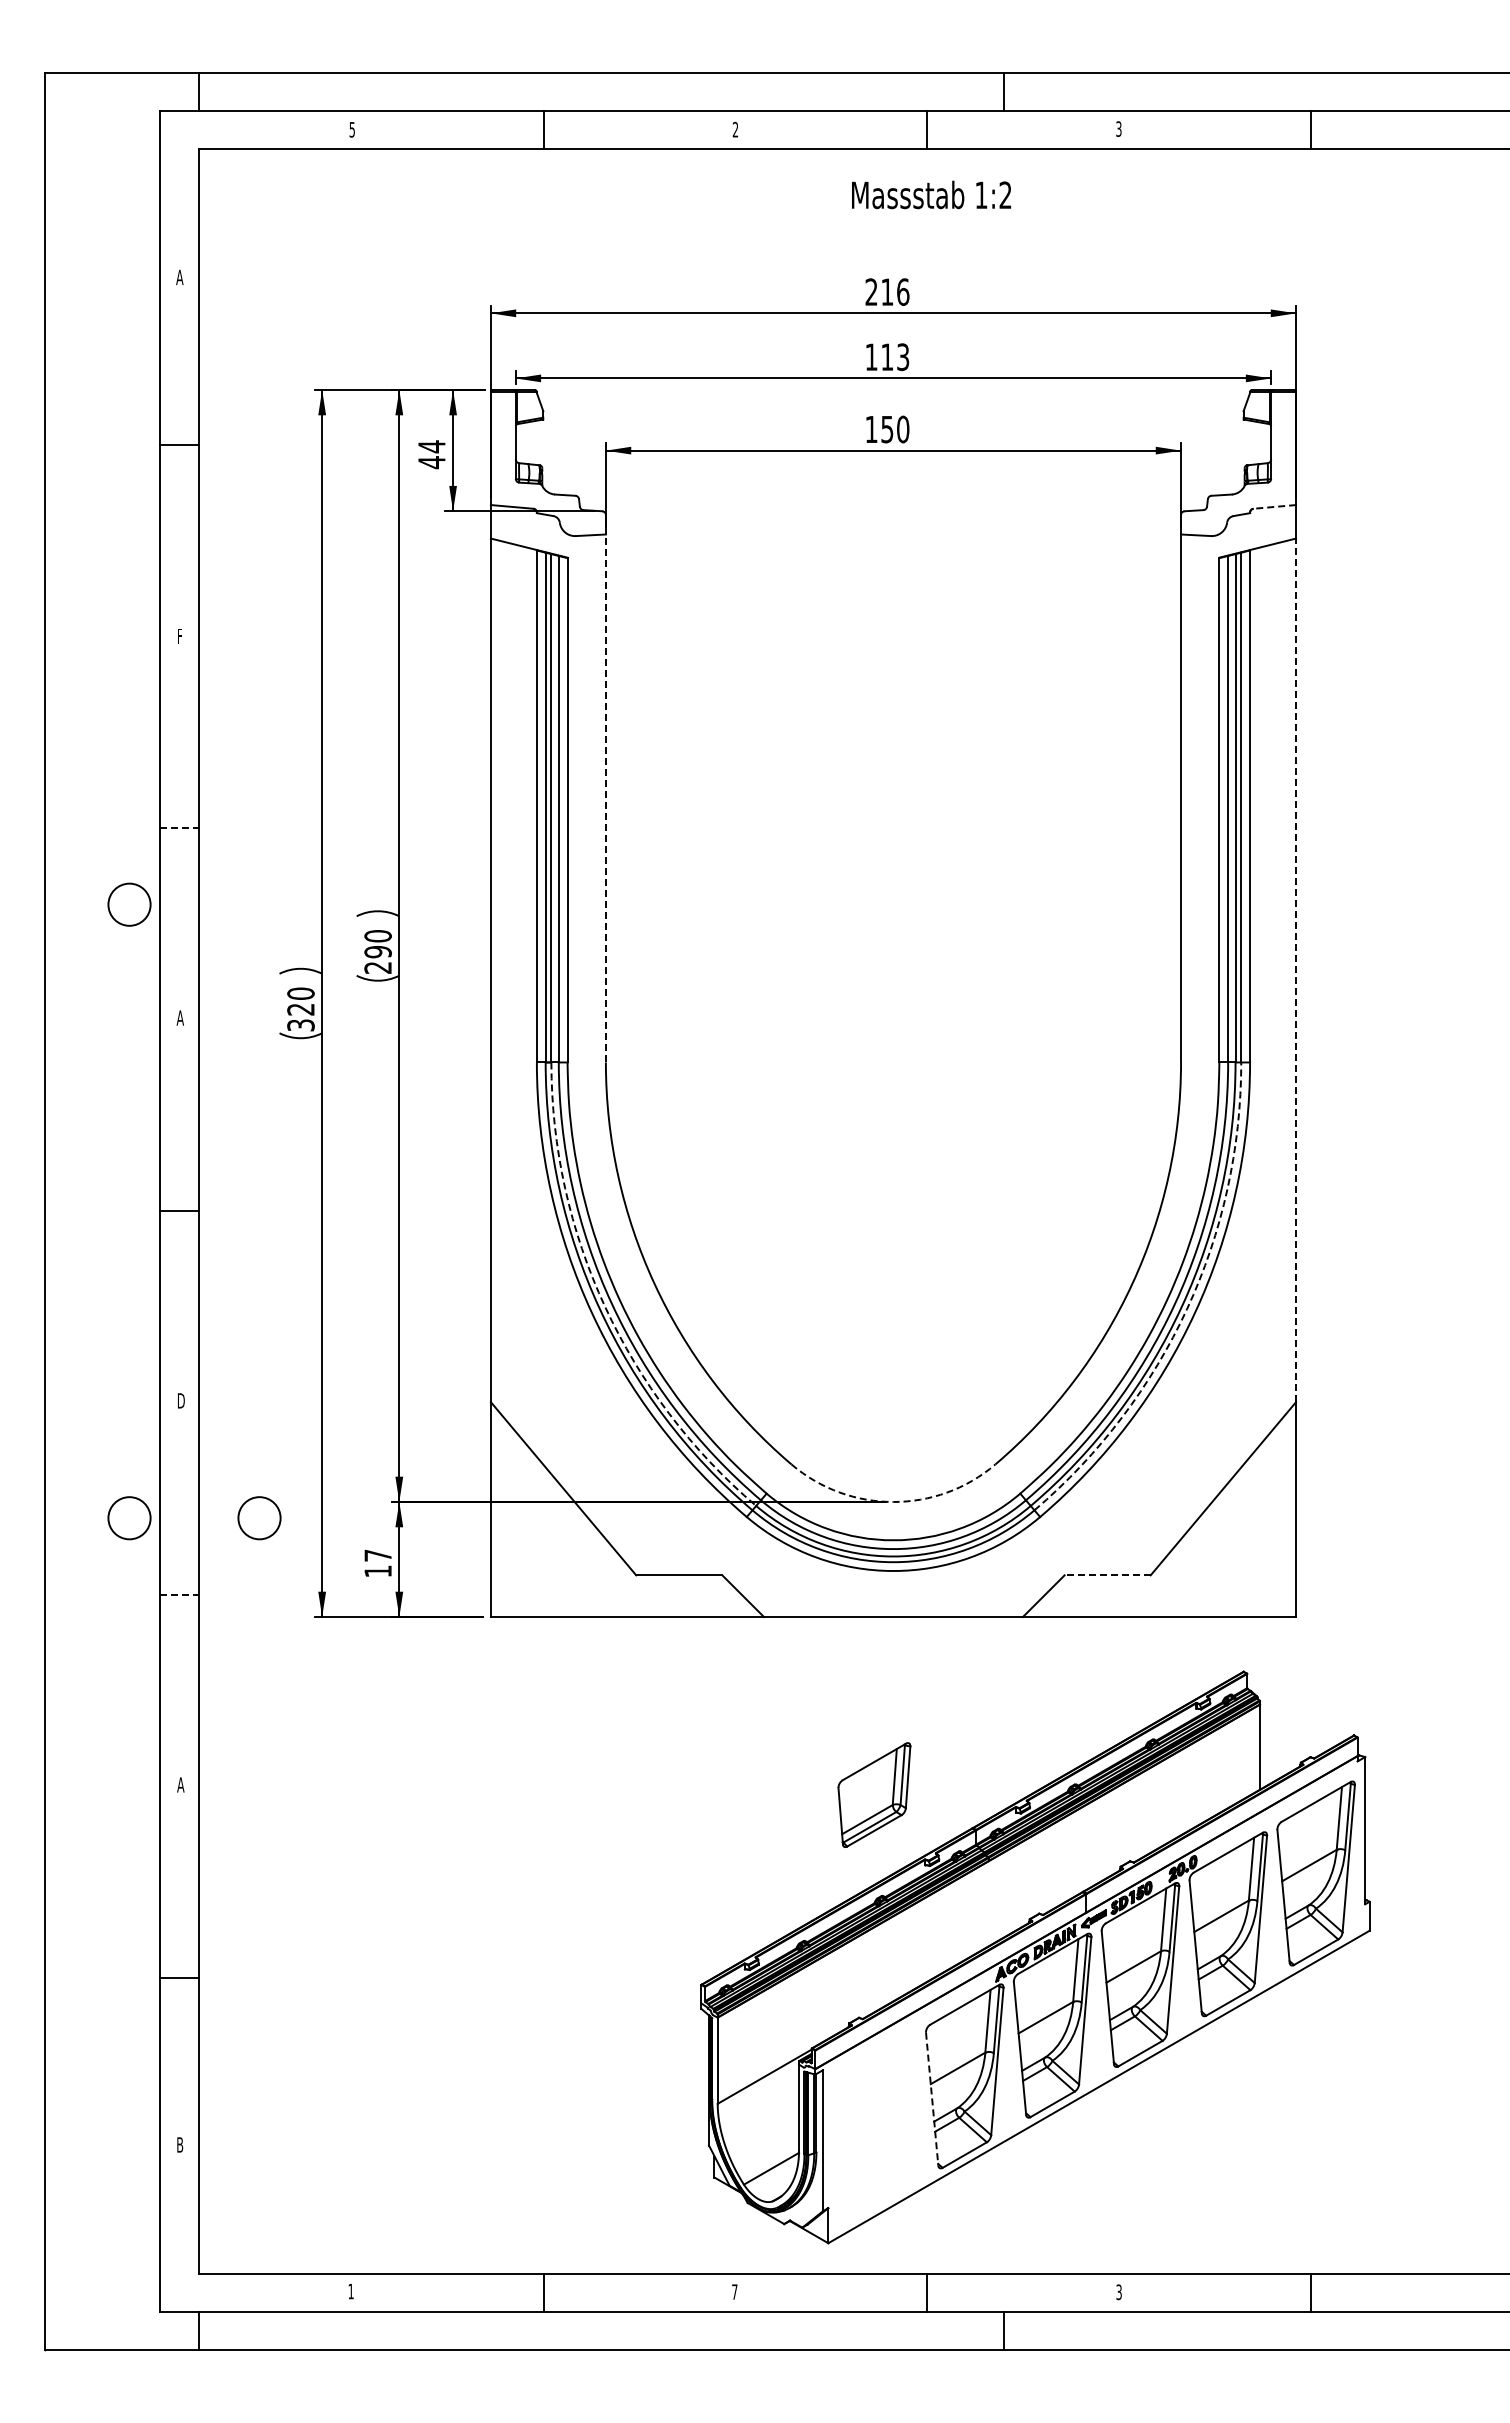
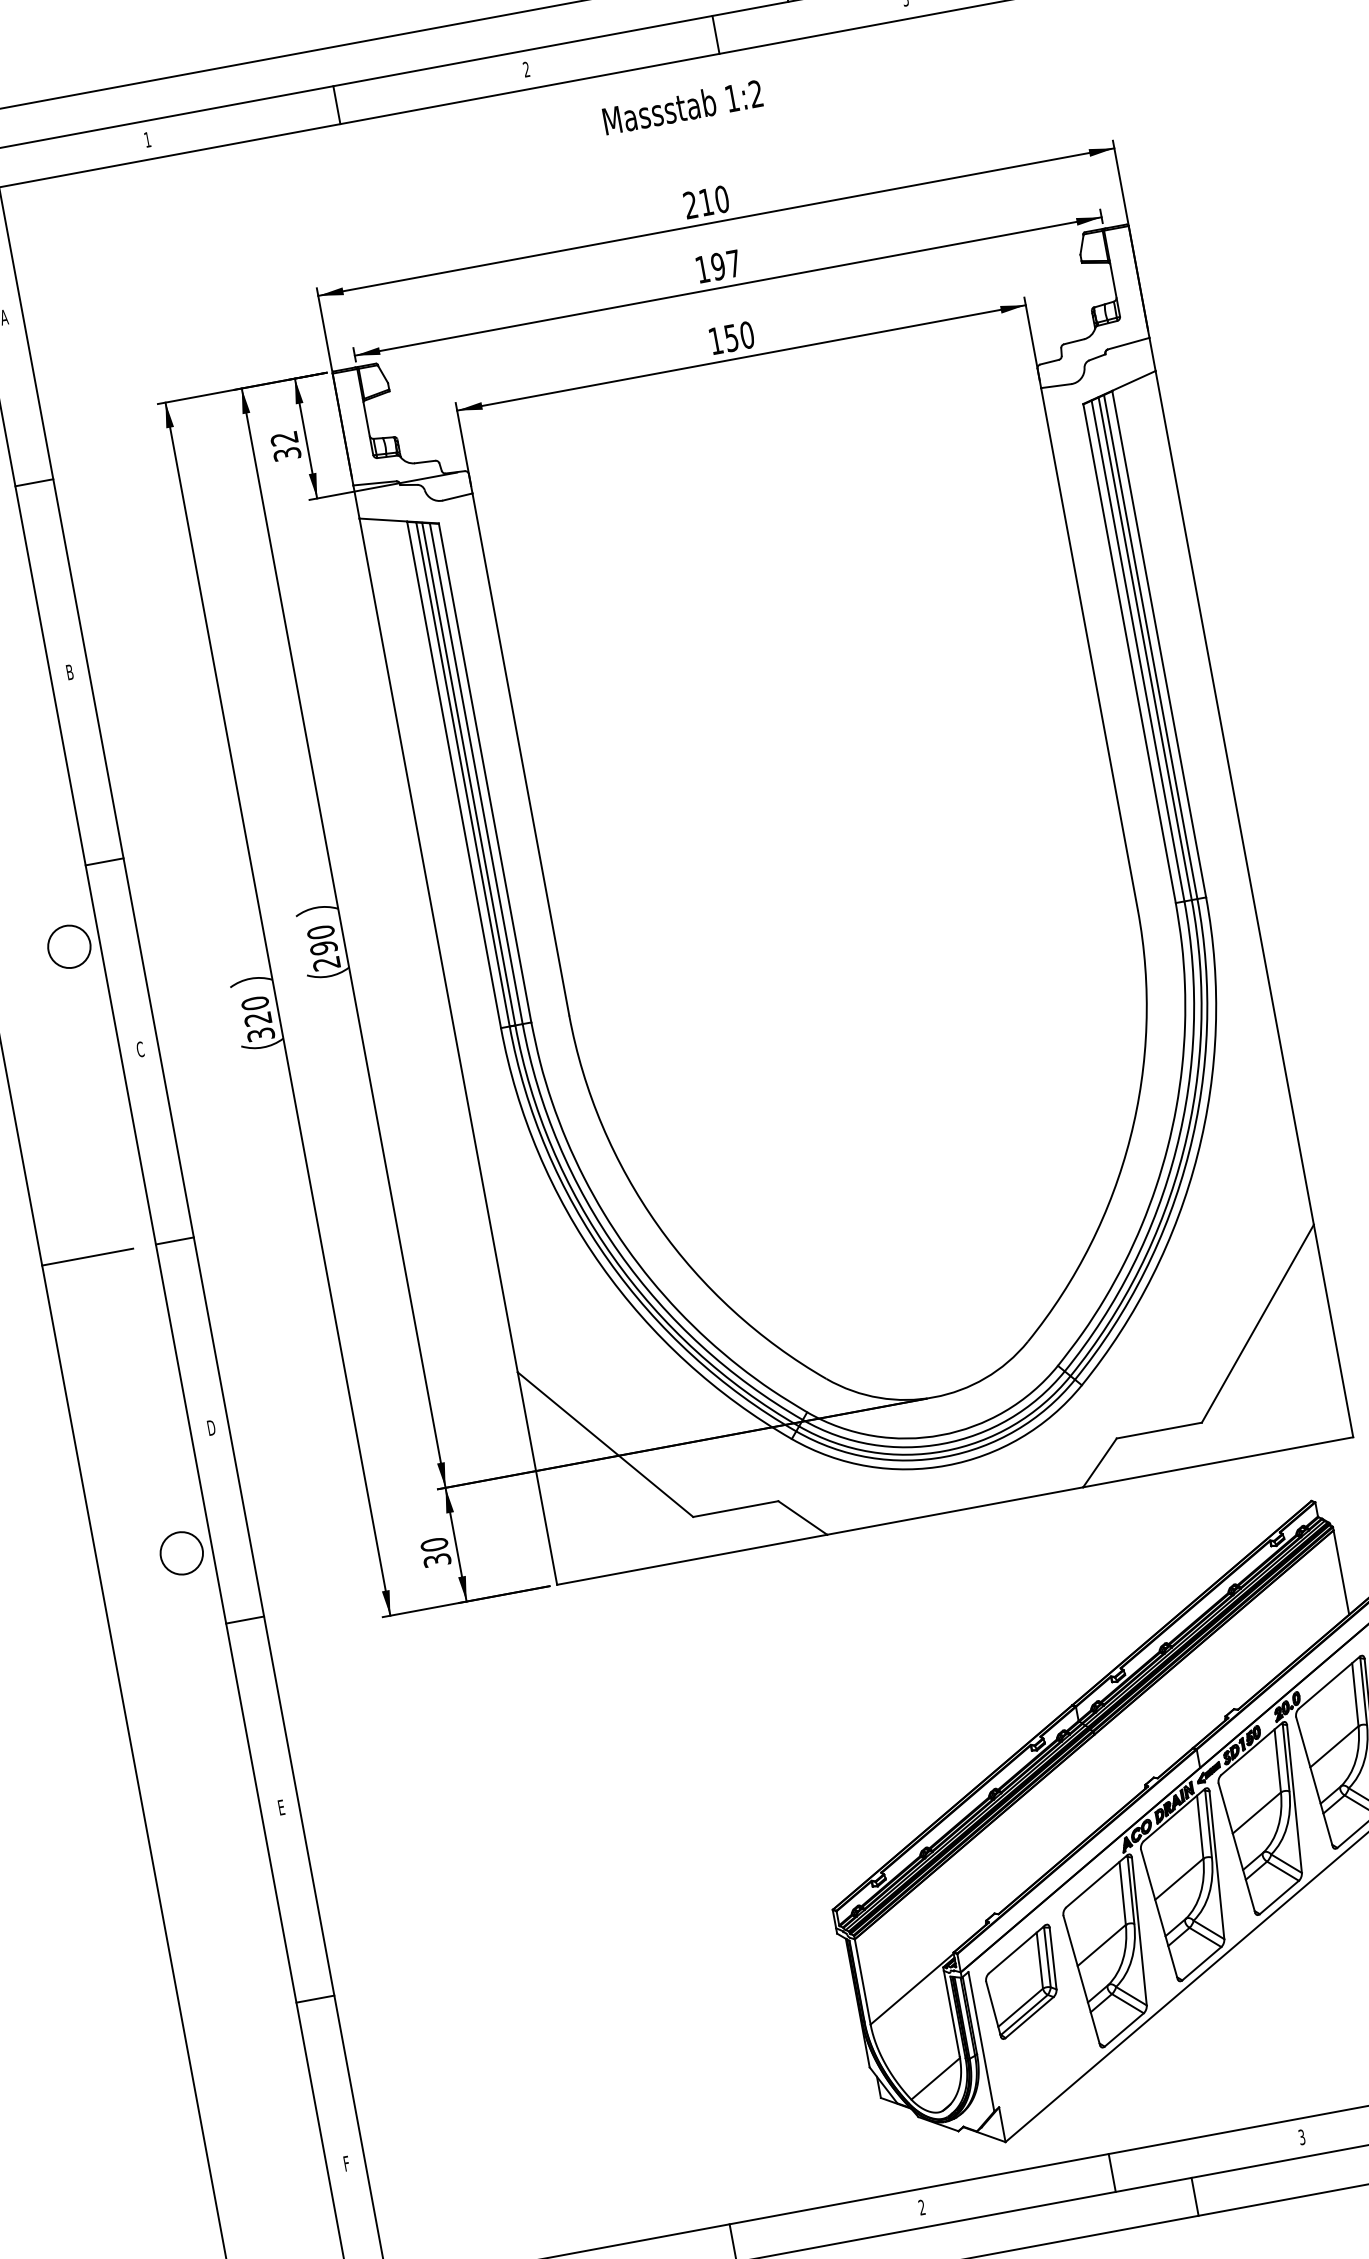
text: (351, 129) -> (146, 139), 5 -> 1
text: (931, 194) -> (682, 106), moved
text: (903, 291) -> (722, 198), 216 -> 210
text: (895, 357) -> (726, 265), 113 -> 197
text: (431, 454) -> (285, 446), 44 -> 32
line: (1274, 506) -> (1128, 343), dashed -> solid
text: (179, 635) -> (69, 671), F -> B
line: (605, 798) -> (520, 754), dashed -> solid
line: (179, 828) -> (104, 862), dashed -> solid
line: (1296, 970) -> (1235, 798), dashed -> solid
text: (179, 1017) -> (139, 1049), A -> C
line: (91, 1211) -> (88, 1257), added
arc: (605, 1306) -> (613, 1256), dashed -> solid
arc: (1187, 1309) -> (1189, 1153), dashed -> solid
arc: (893, 1502) -> (934, 1397), dashed -> solid
circle: (259, 1518) -> (310, 1529), removed
text: (377, 1563) -> (435, 1552), 17 -> 30
line: (1107, 1575) -> (1159, 1430), dashed -> solid
line: (179, 1594) -> (245, 1619), dashed -> solid
text: (180, 1784) -> (280, 1807), A -> E
part: (874, 1794) -> (1023, 1981), moved
line: (932, 2099) -> (1082, 1980), dashed -> solid
text: (180, 2144) -> (346, 2163), B -> F
text: (734, 2291) -> (921, 2207), 7 -> 2

